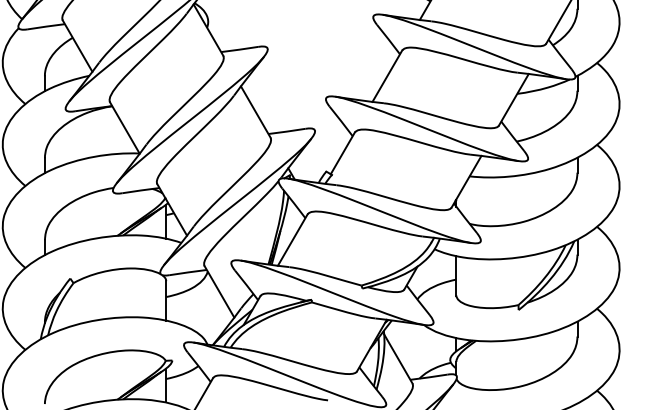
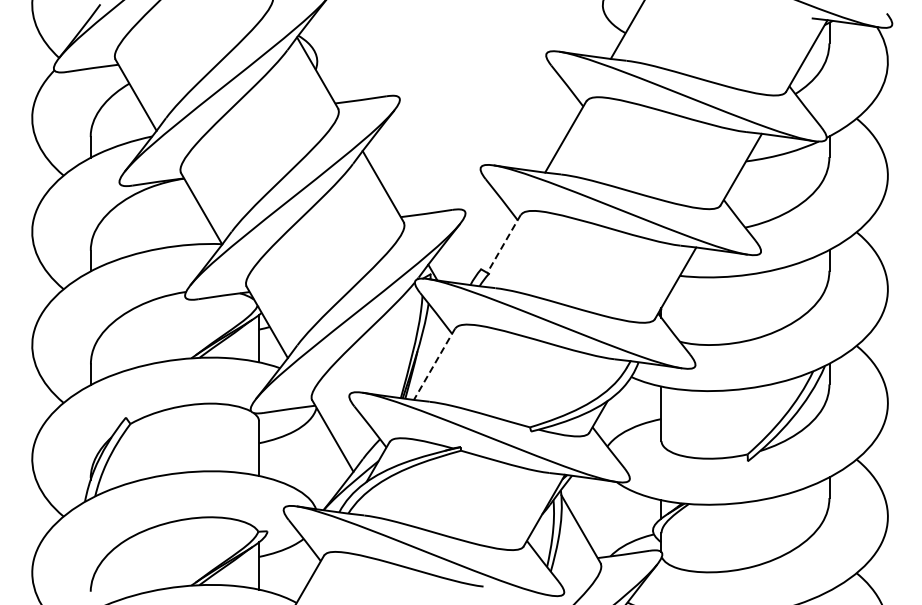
line: (343, 153) -> (504, 243), solid -> dashed
line: (292, 240) -> (434, 364), solid -> dashed

